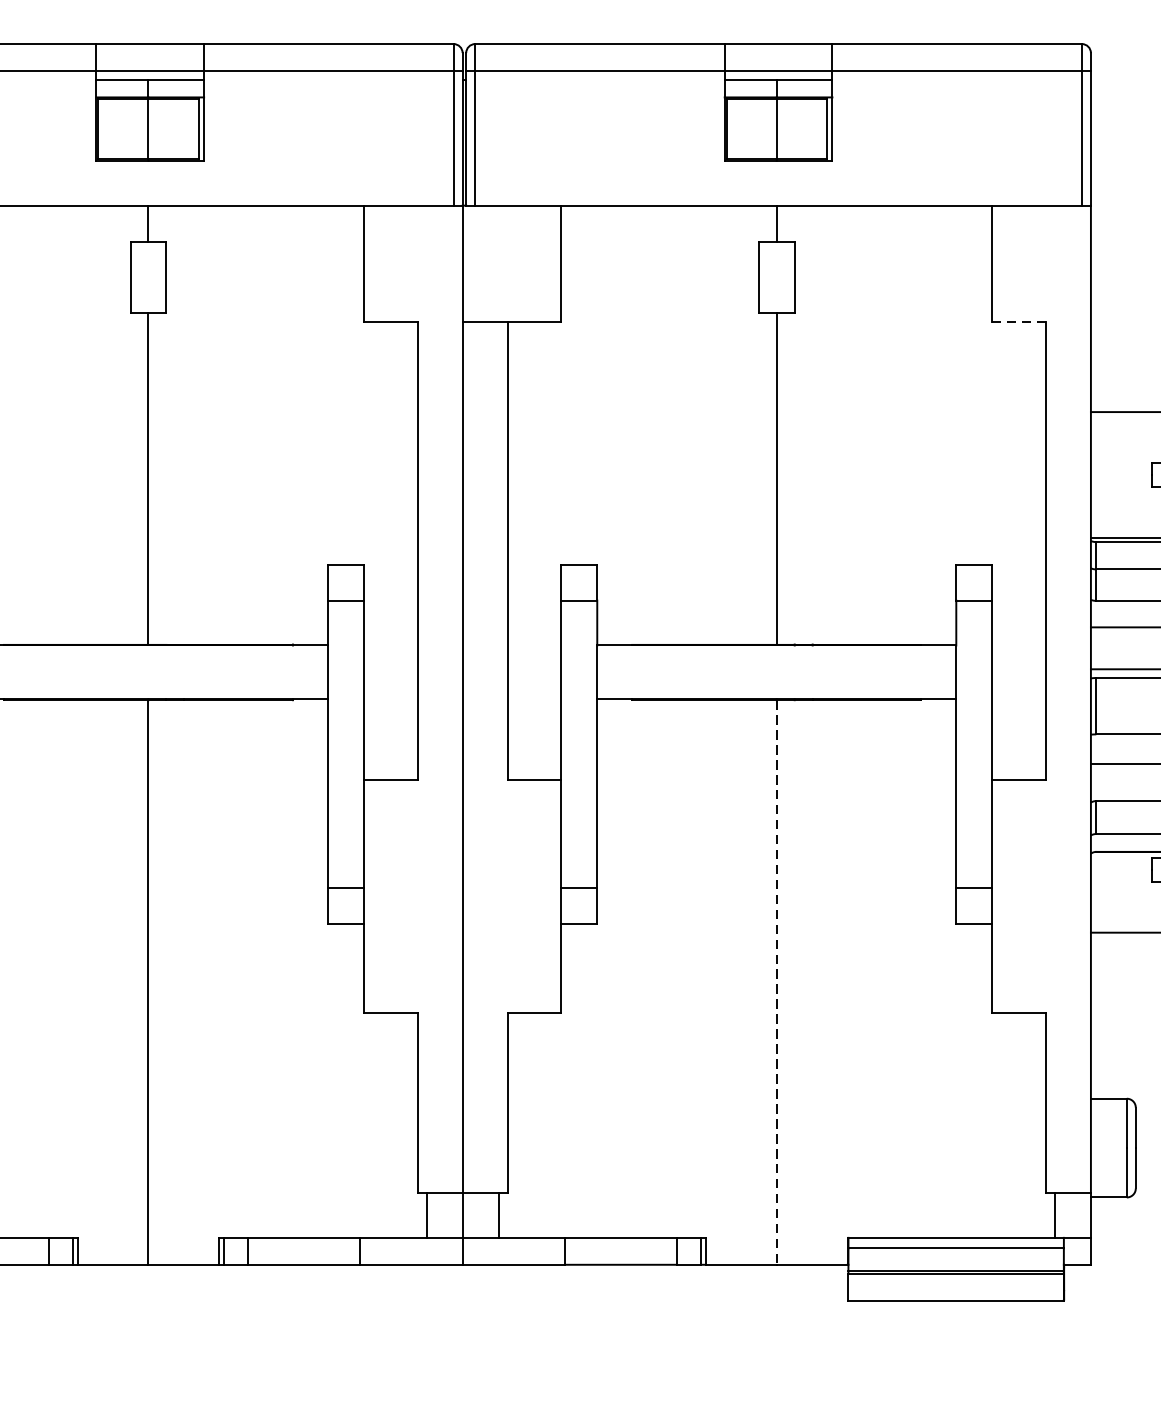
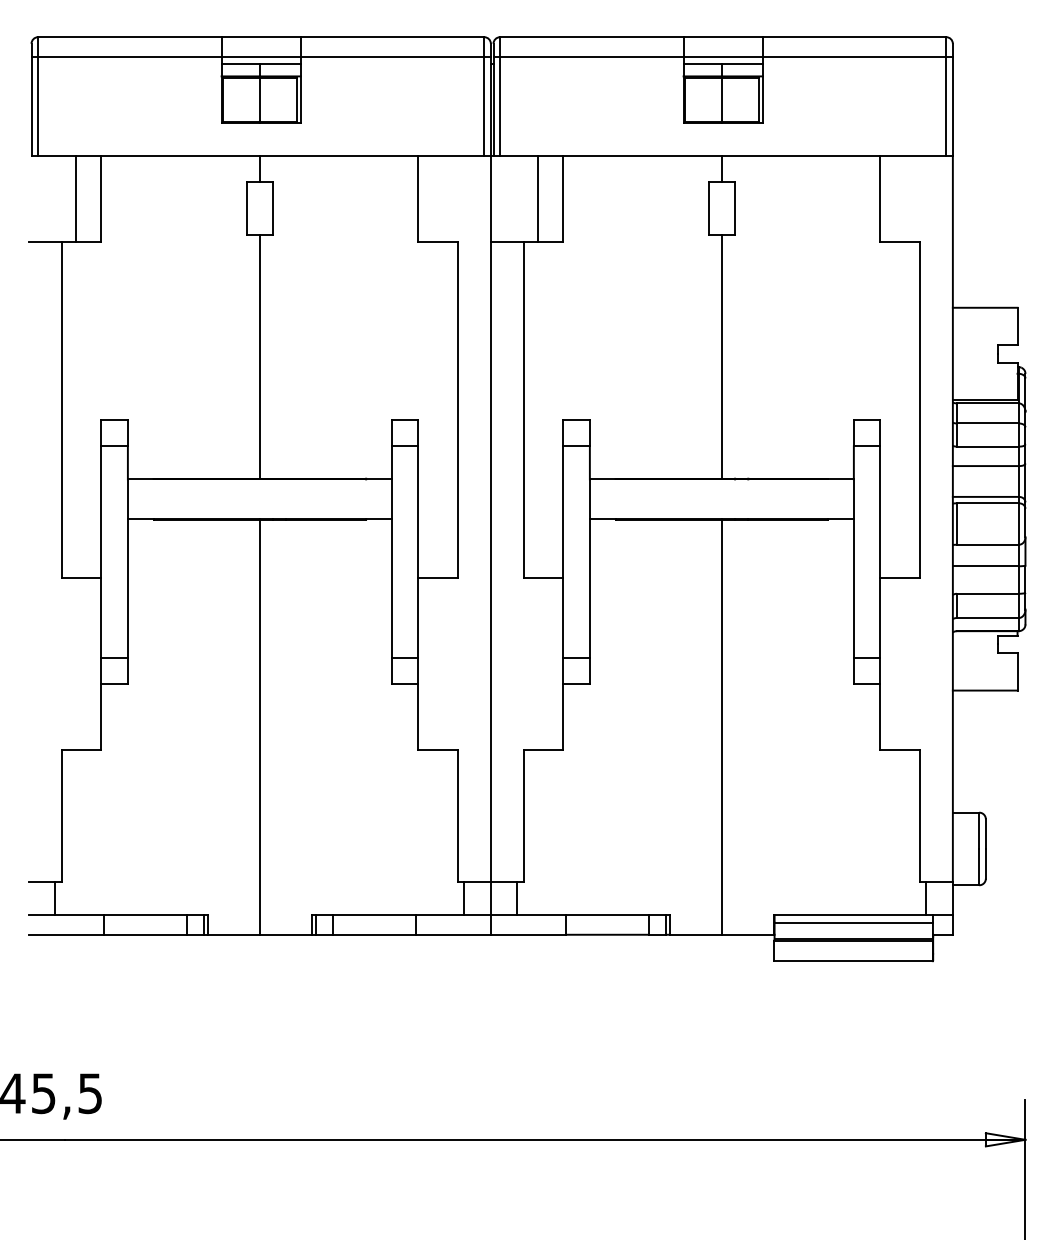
line: (527, 263) -> (538, 198), added
line: (1019, 321) -> (900, 241), dashed -> solid
line: (776, 982) -> (721, 727), dashed -> solid

